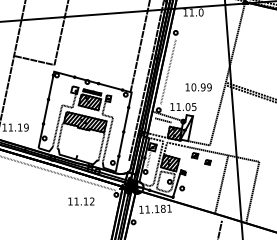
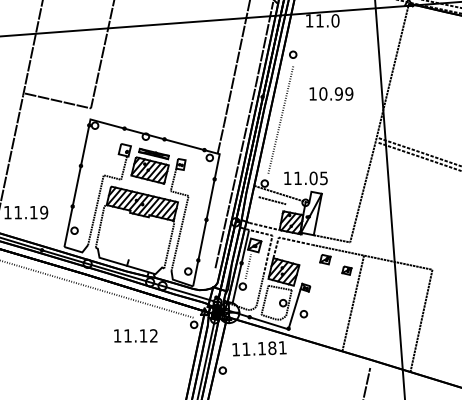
text: (198, 87) -> (331, 94), moved
line: (221, 183) -> (352, 302), moved

